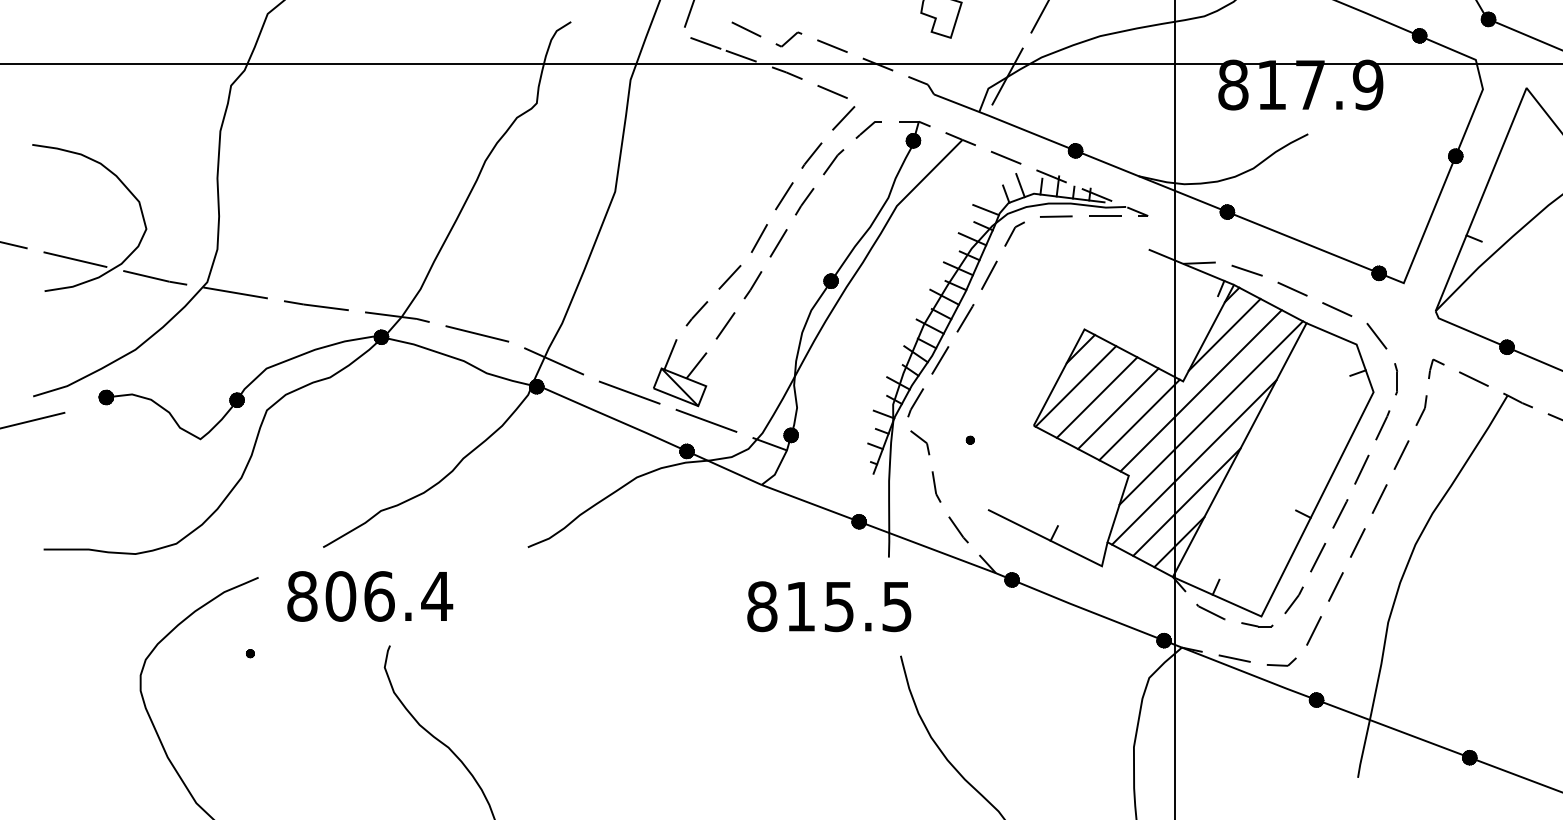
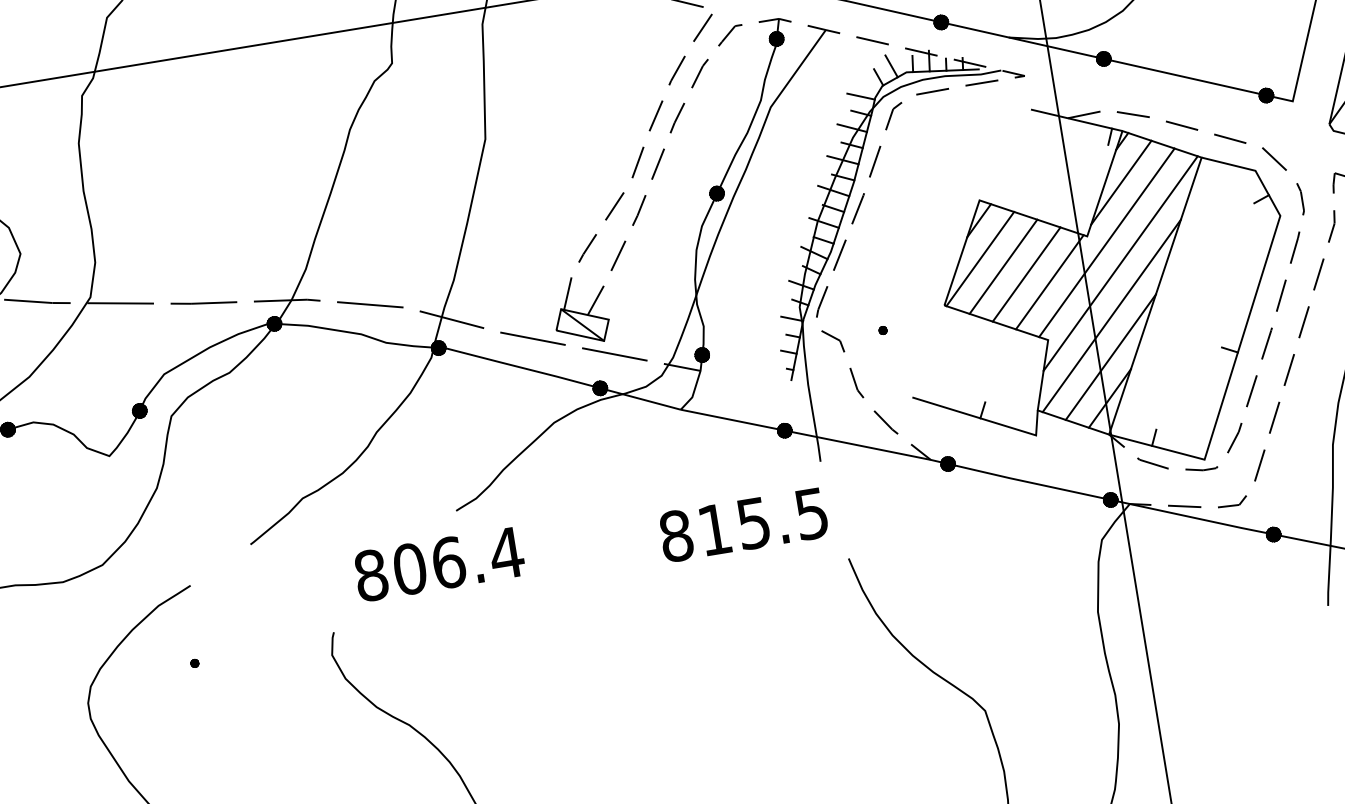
text: (370, 596) -> (439, 564), moved
text: (829, 606) -> (743, 524), moved

